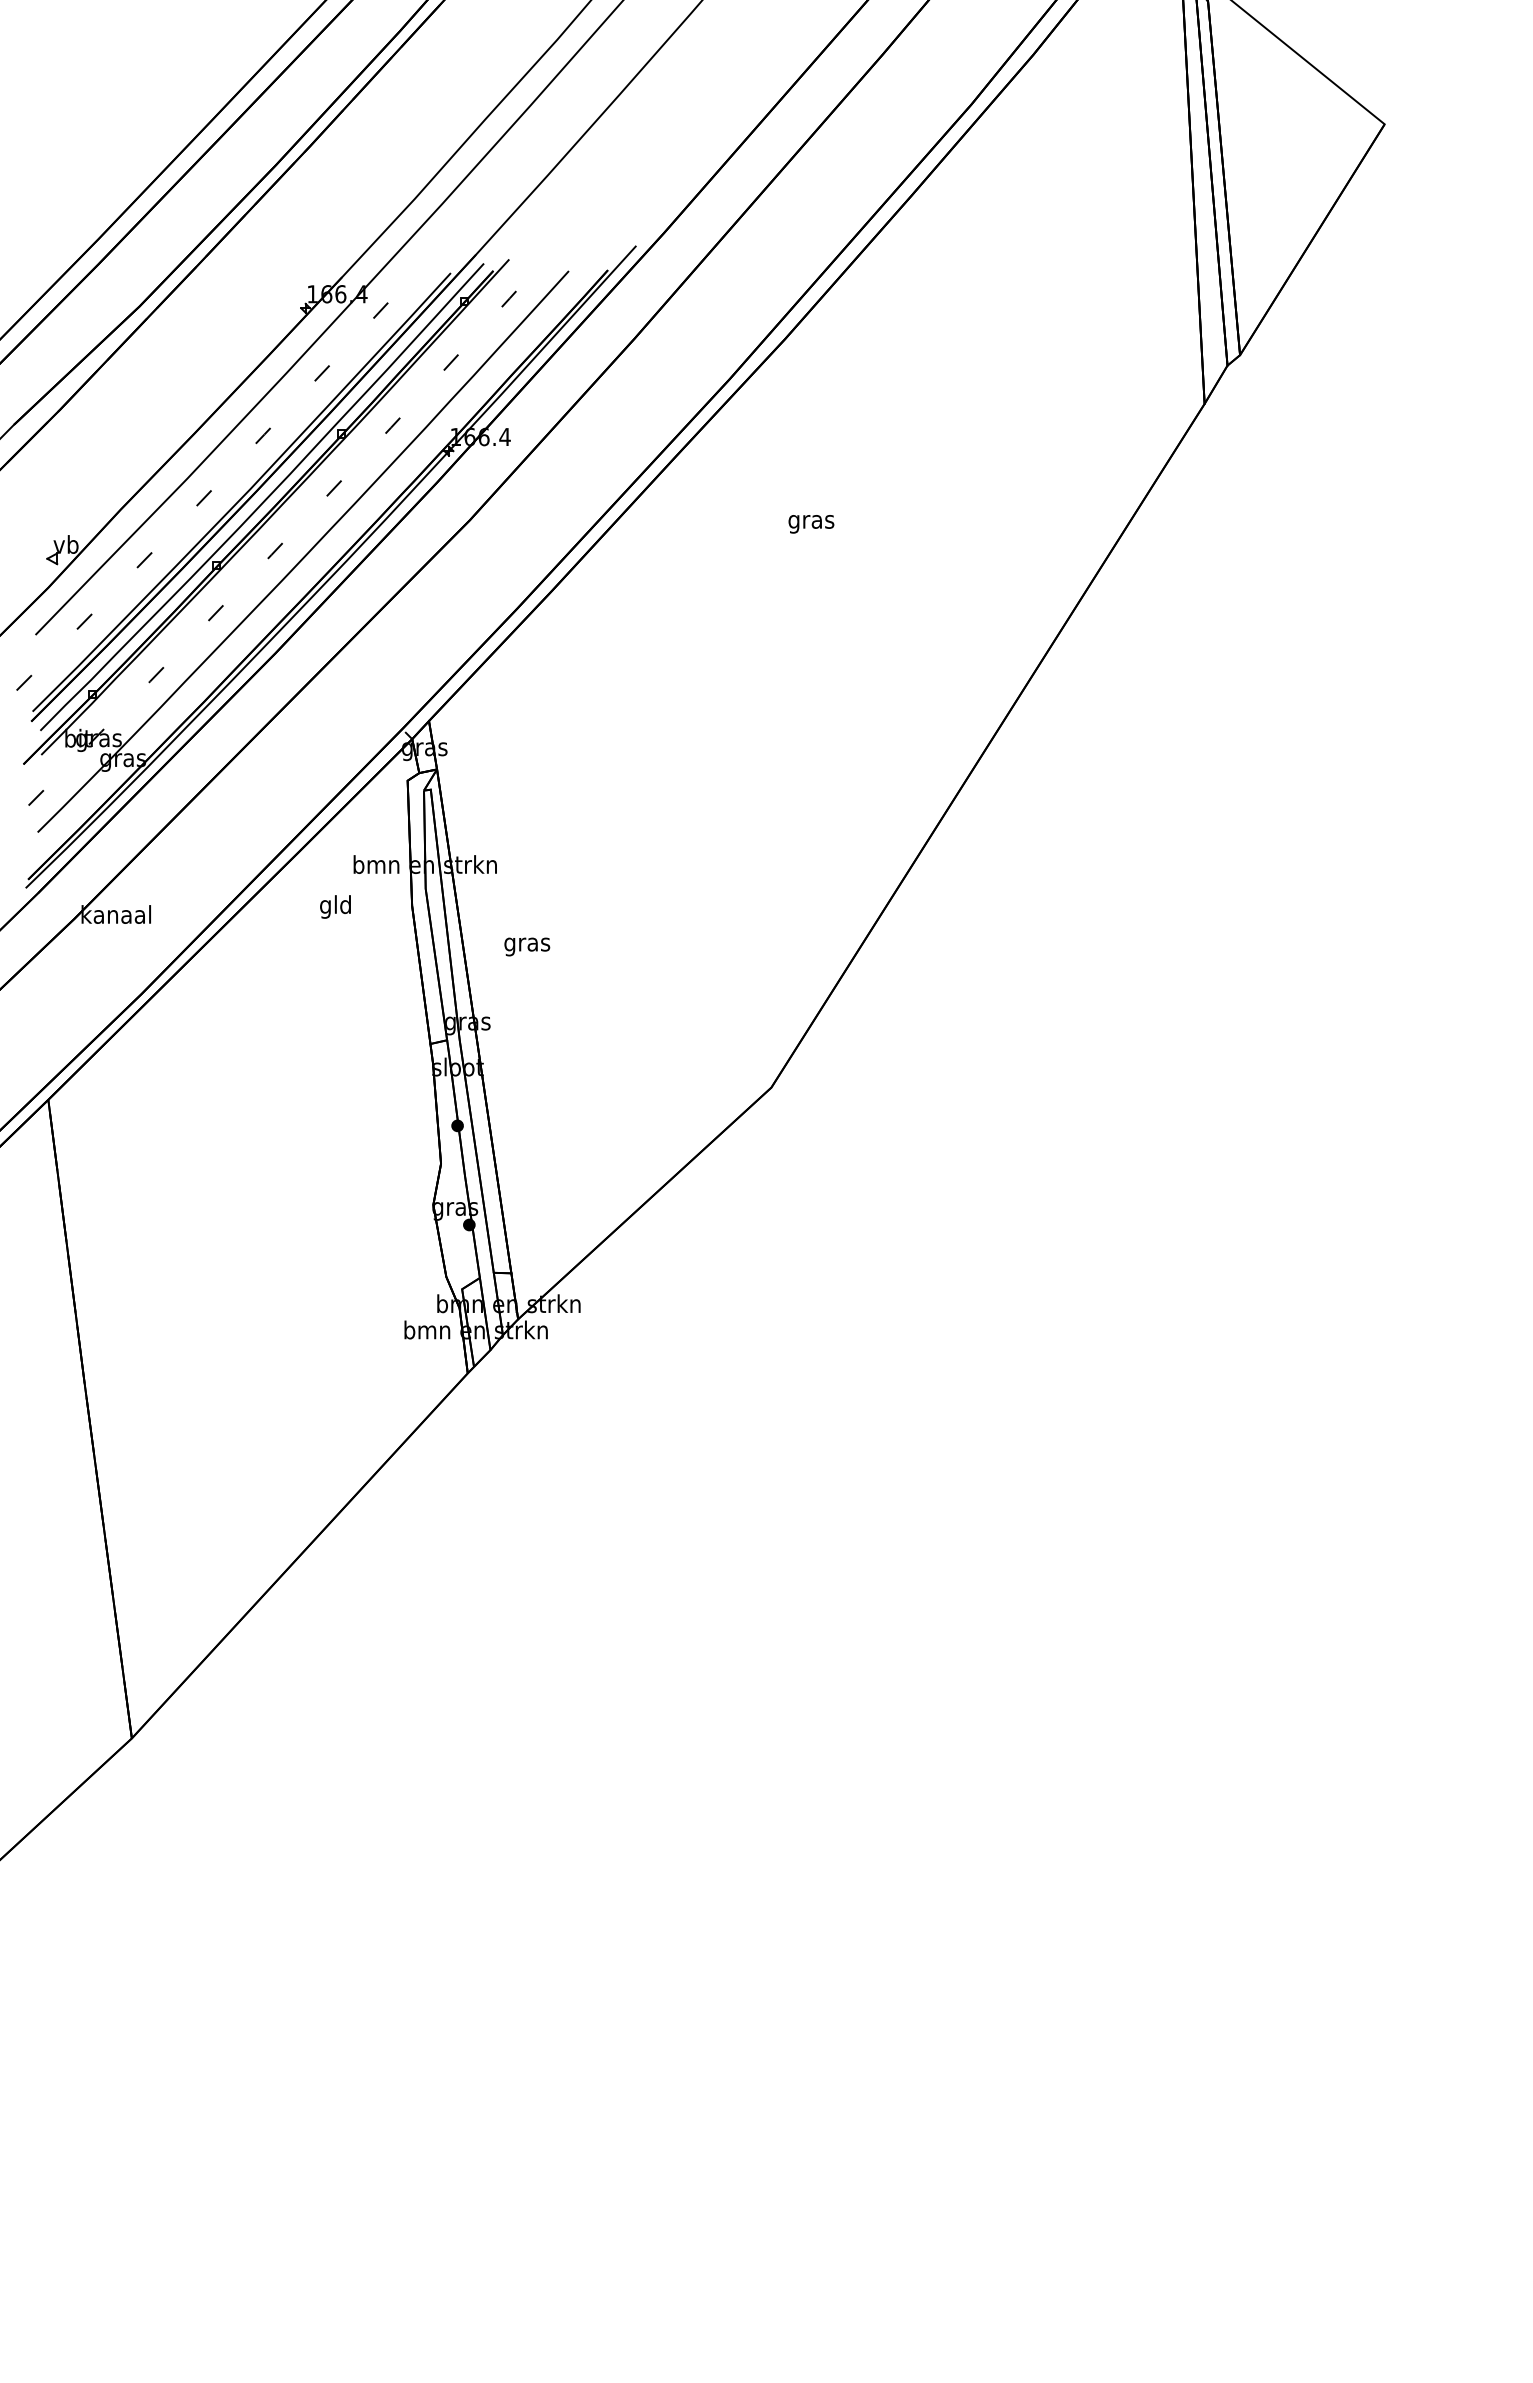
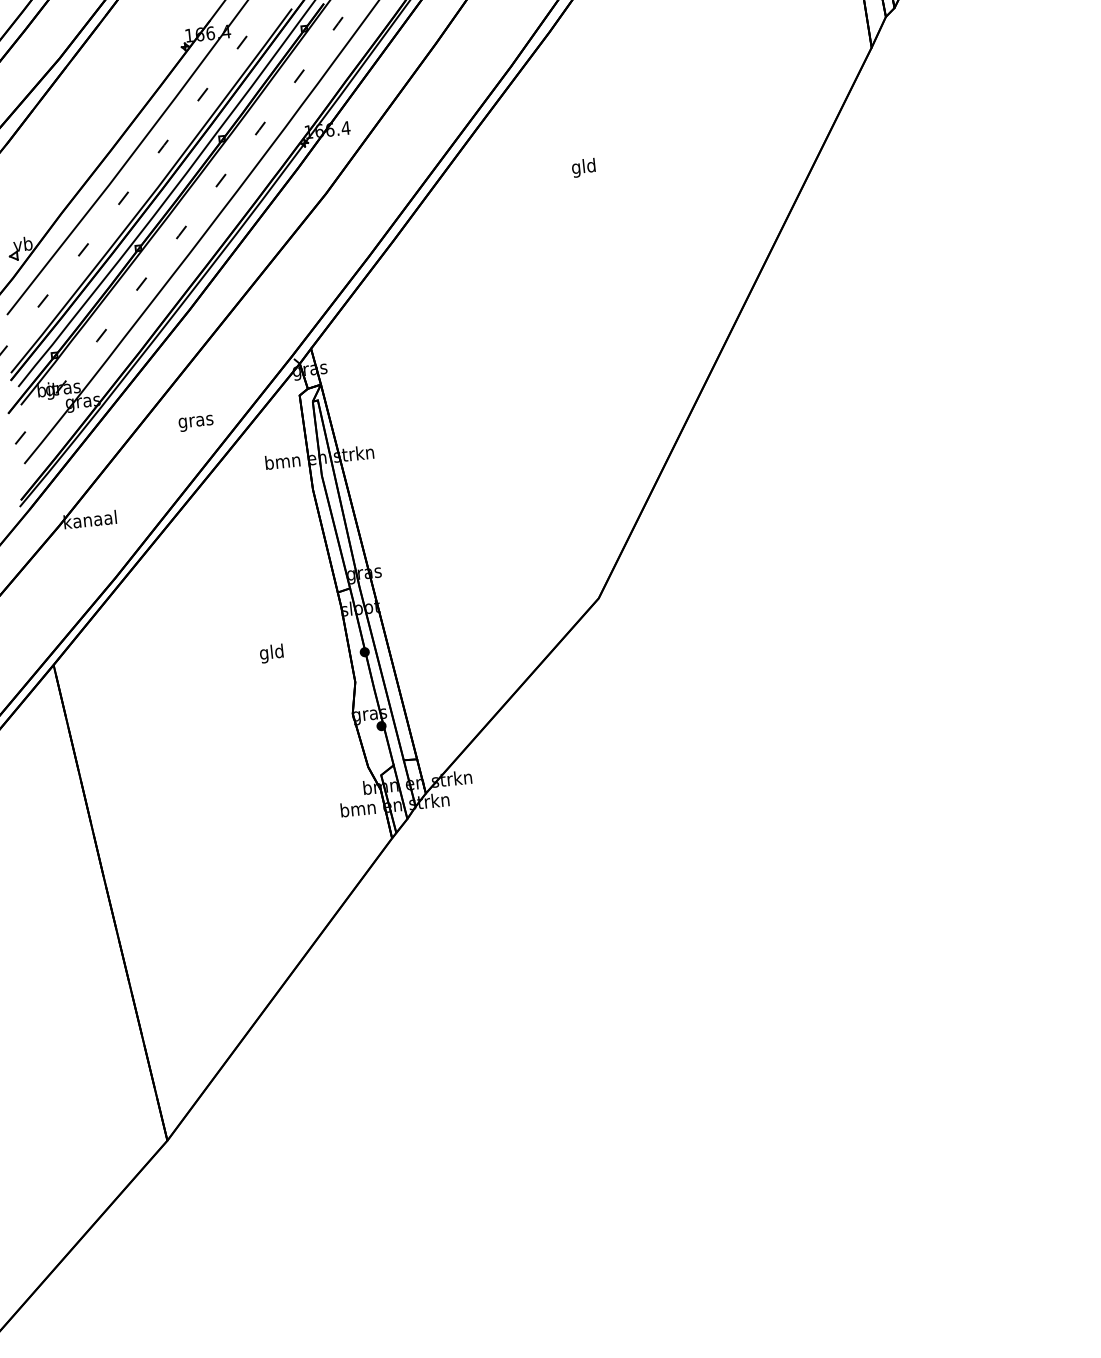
text: (811, 521) -> (584, 167), gras -> gld
text: (335, 906) -> (271, 653), moved
text: (527, 946) -> (196, 422), moved

